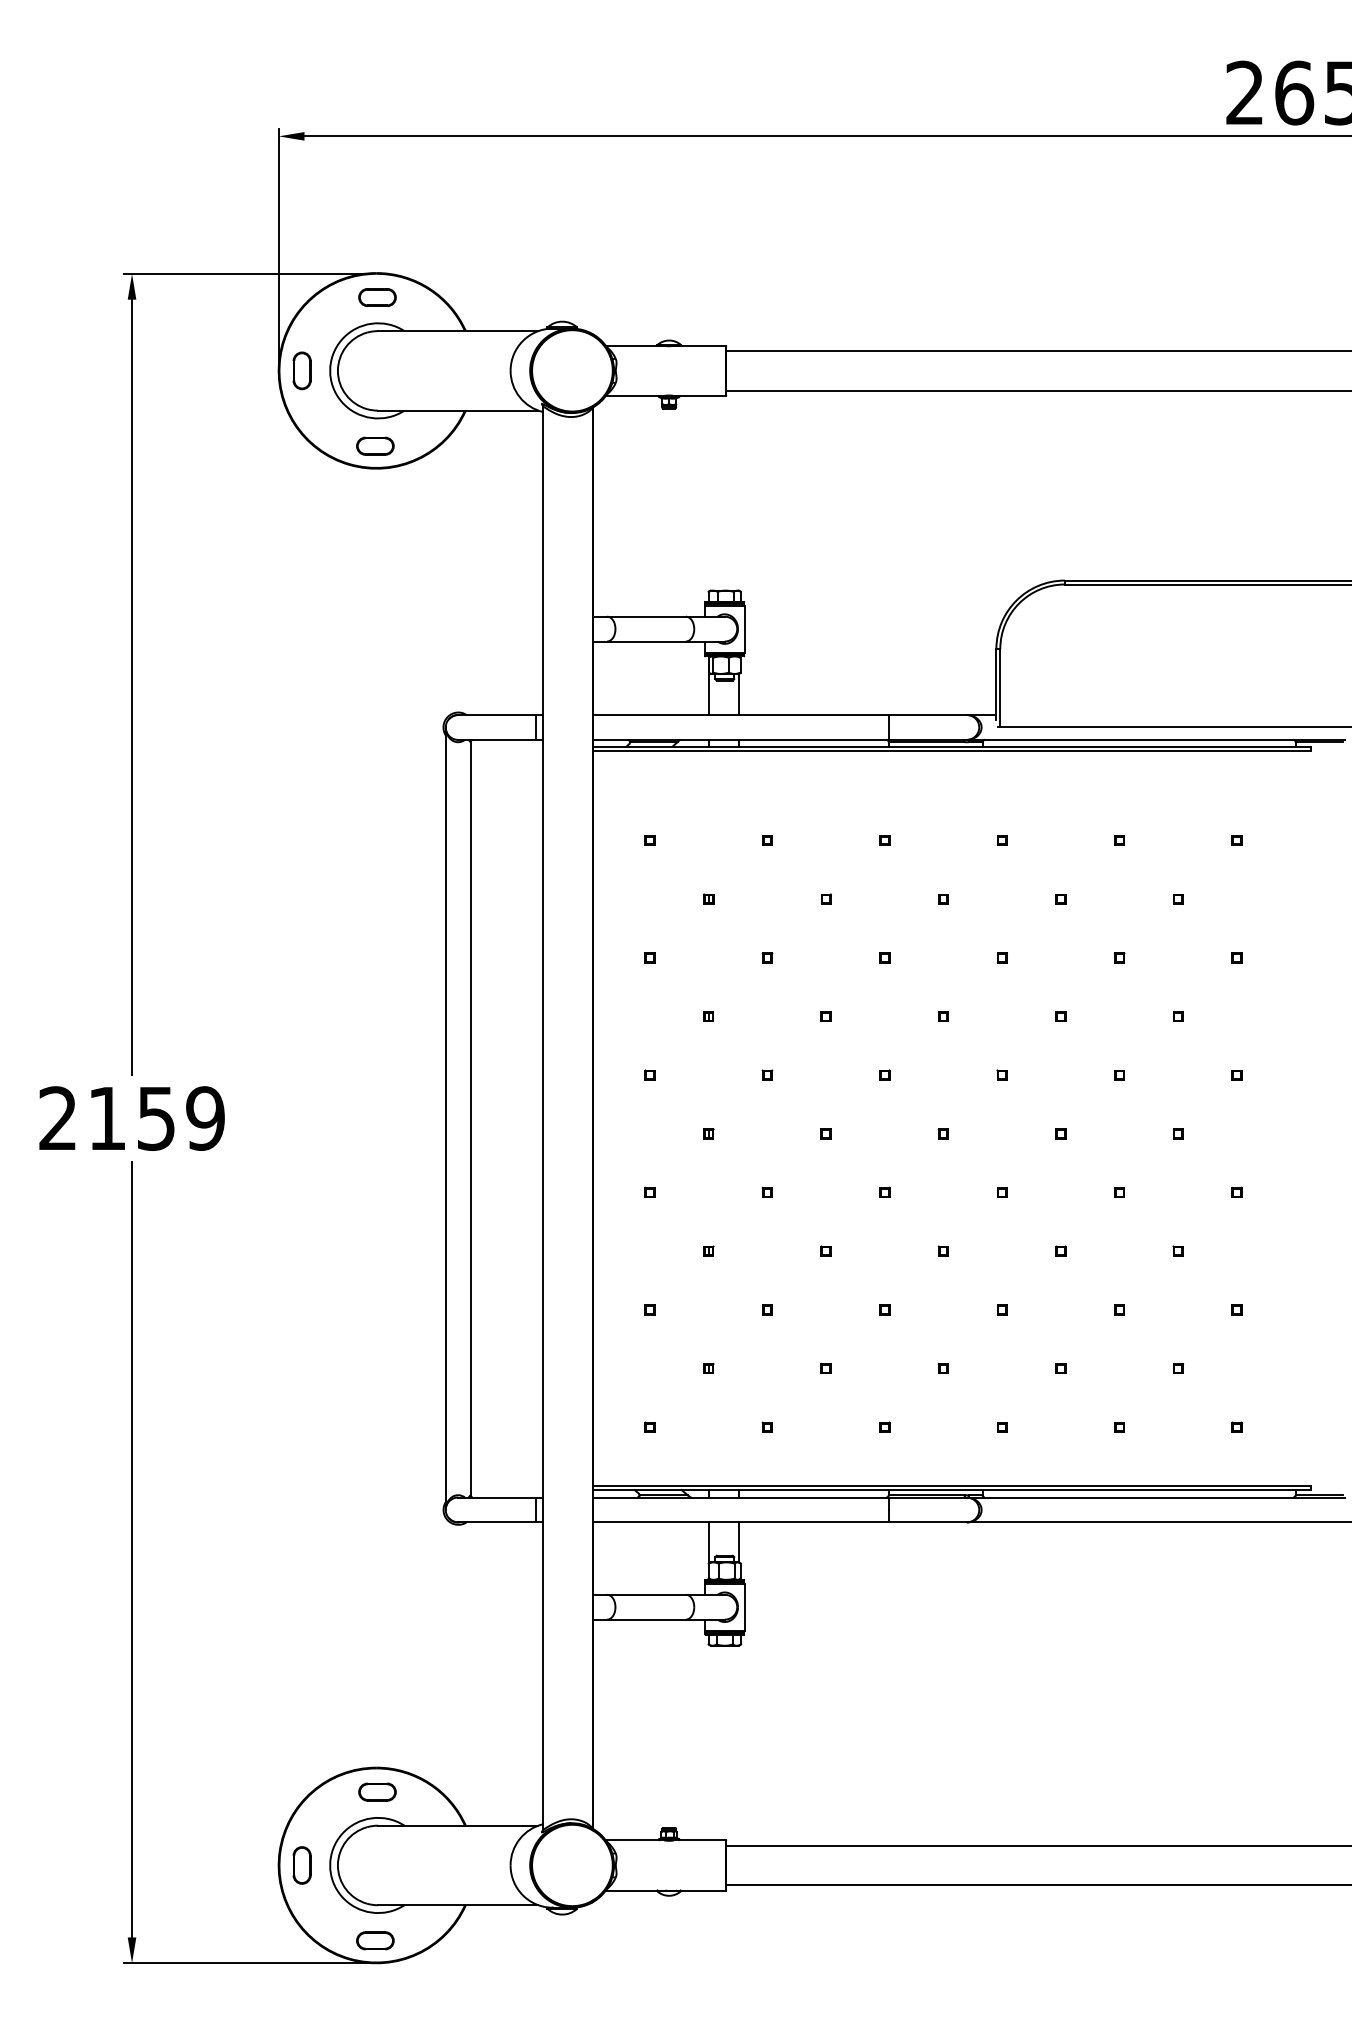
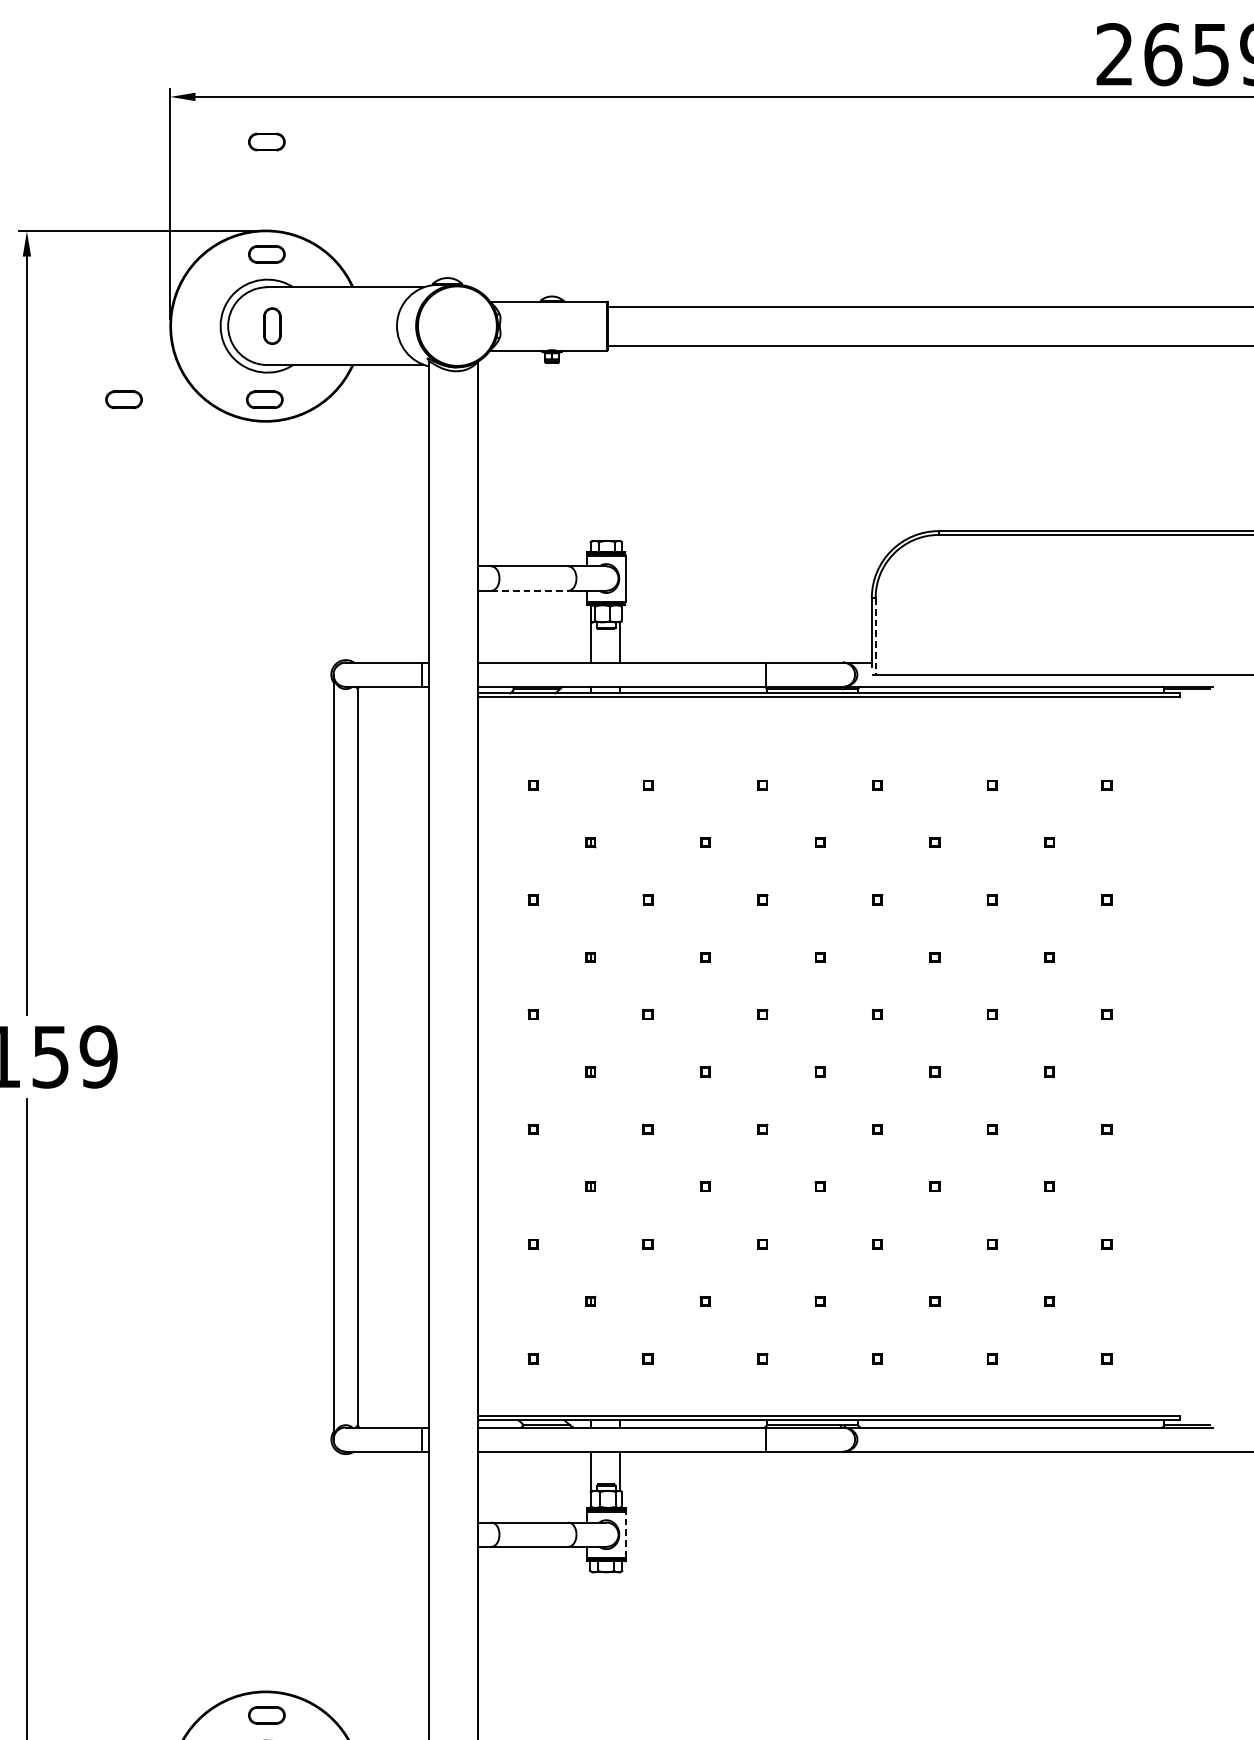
part: (377, 182) -> (266, 142), added
part: (301, 370) -> (271, 325), moved
part: (231, 445) -> (124, 399), added
line: (647, 641) -> (530, 590), solid -> dashed
line: (1000, 688) -> (875, 636), solid -> dashed
line: (744, 1606) -> (625, 1533), solid -> dashed

